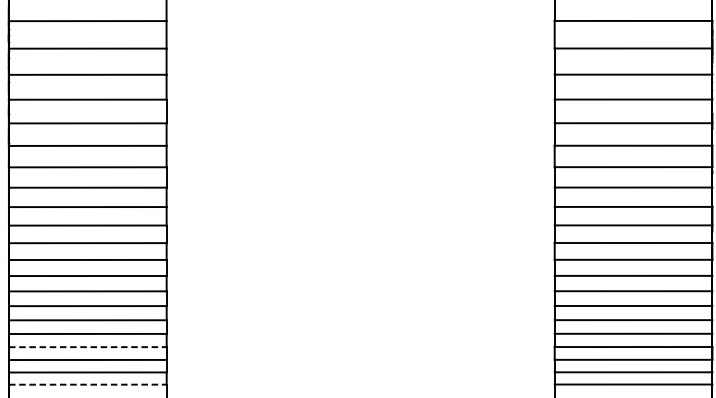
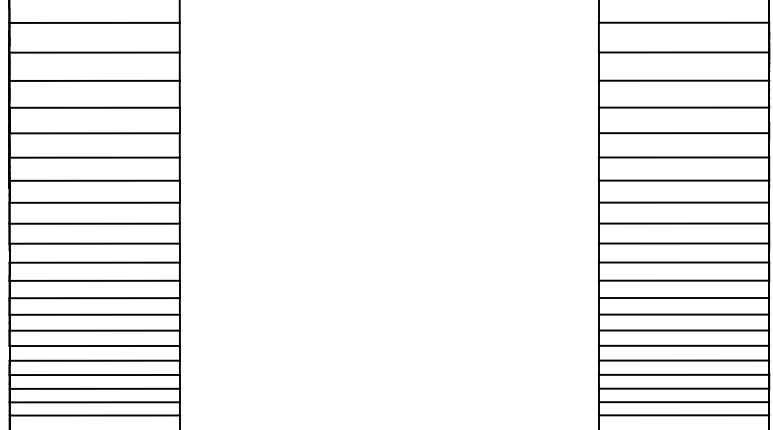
line: (88, 347) -> (95, 375), dashed -> solid
line: (88, 384) -> (95, 415), dashed -> solid

